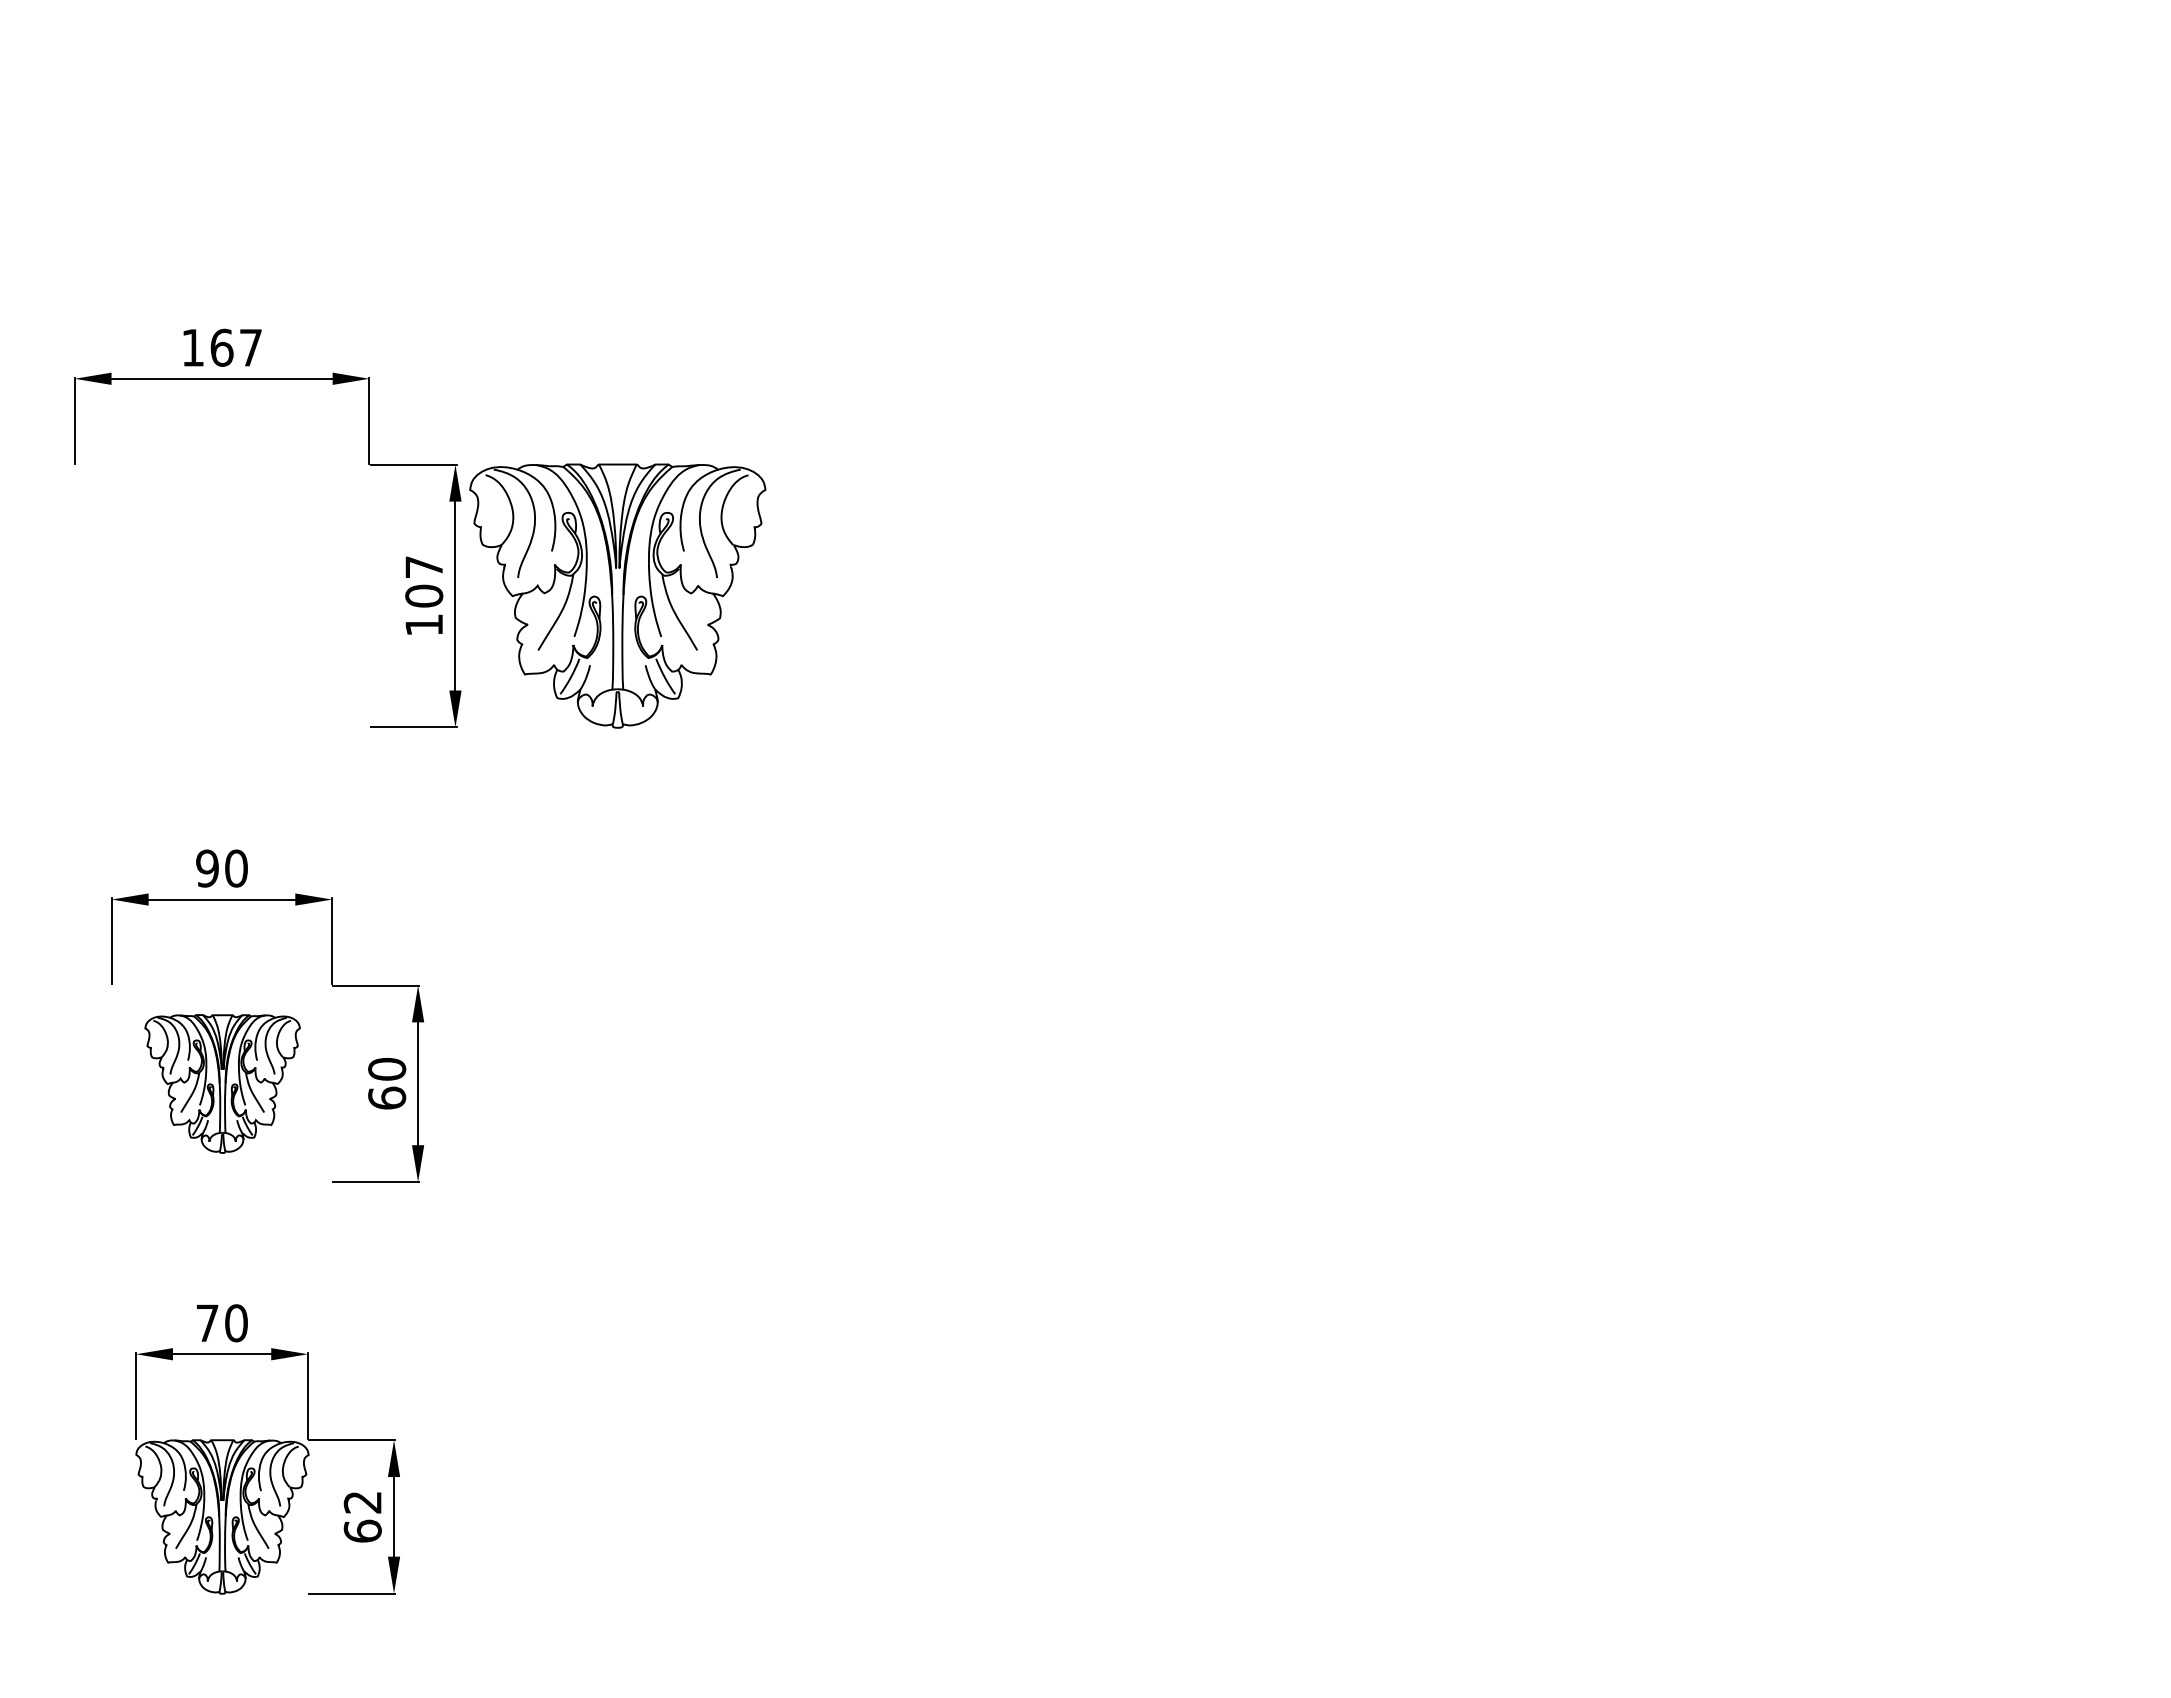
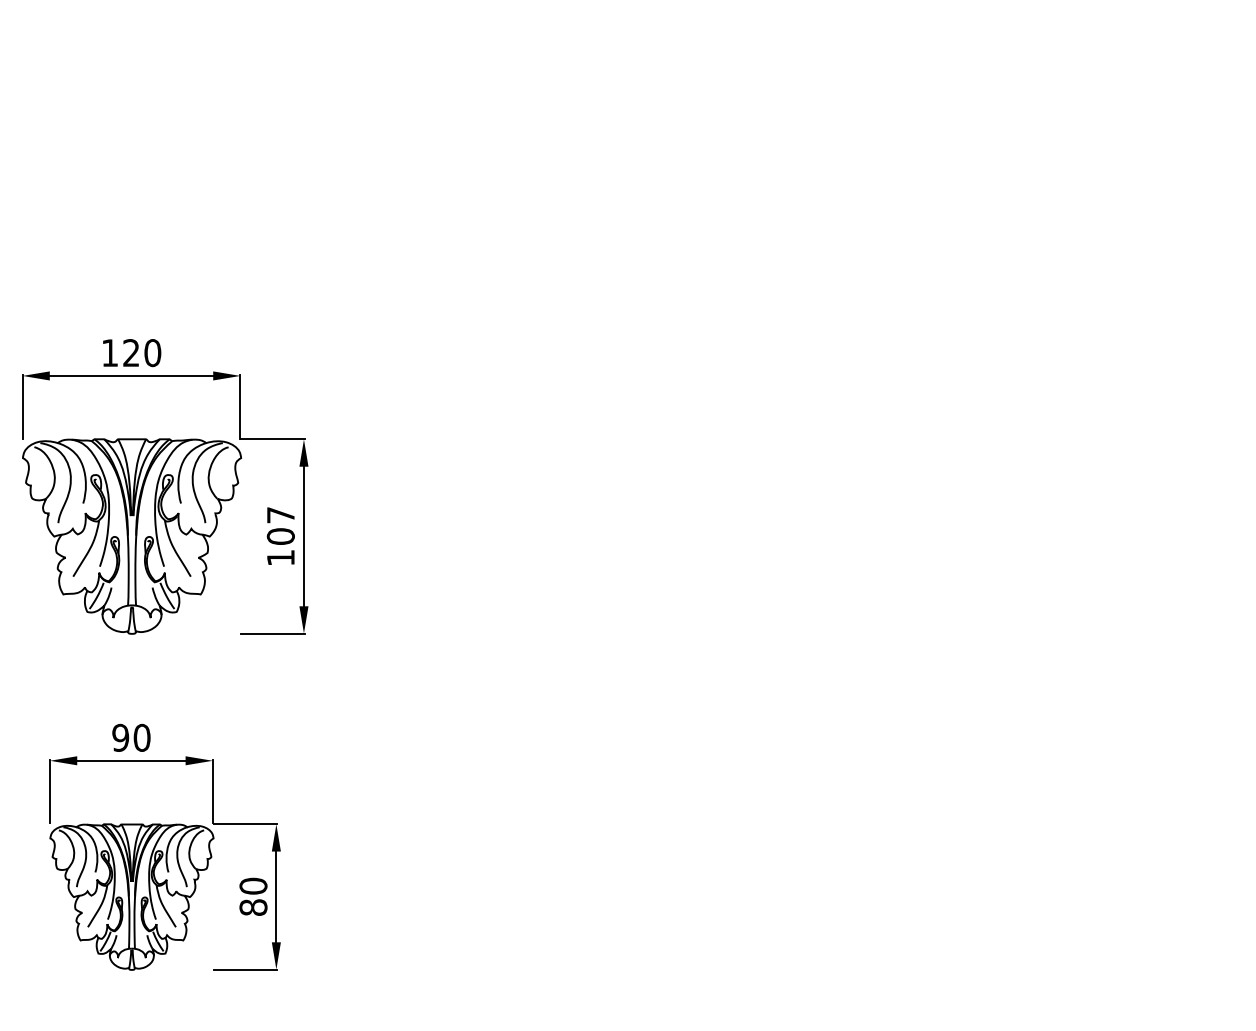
text: (236, 347) -> (142, 352), 167 -> 120
part: (617, 595) -> (131, 536), moved
part: (222, 1083) -> (131, 896), size x1.43
text: (387, 1097) -> (253, 907), 60 -> 80

